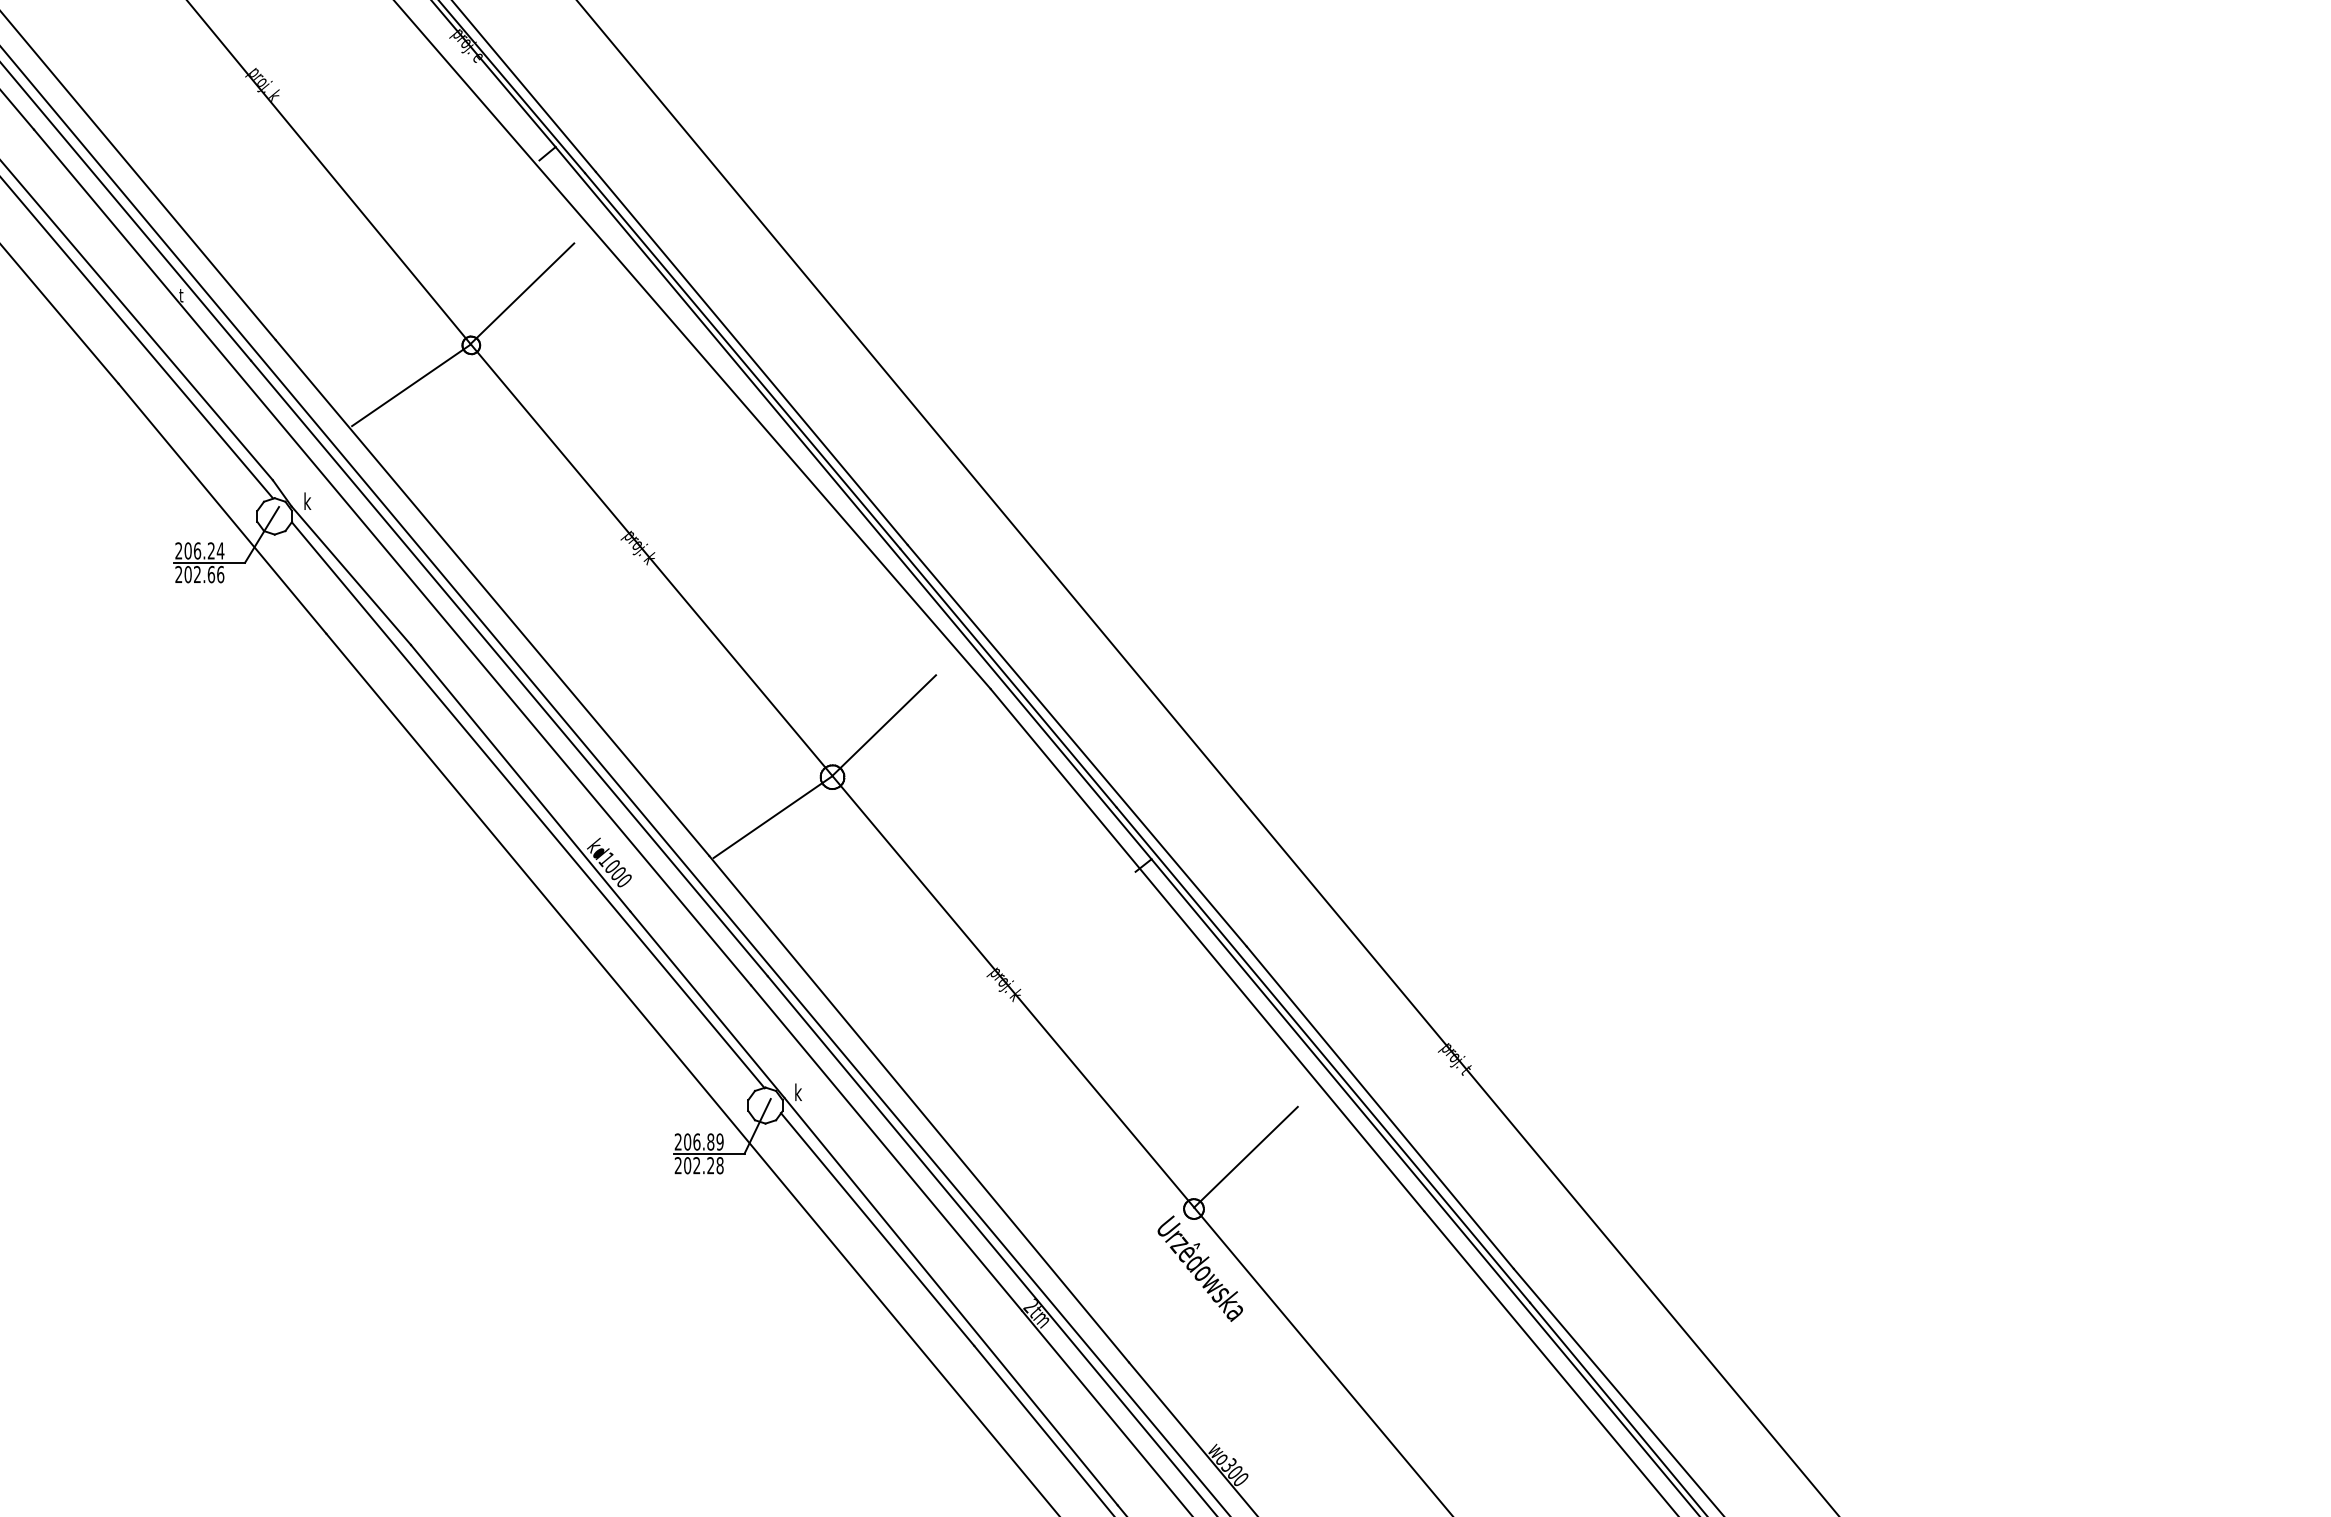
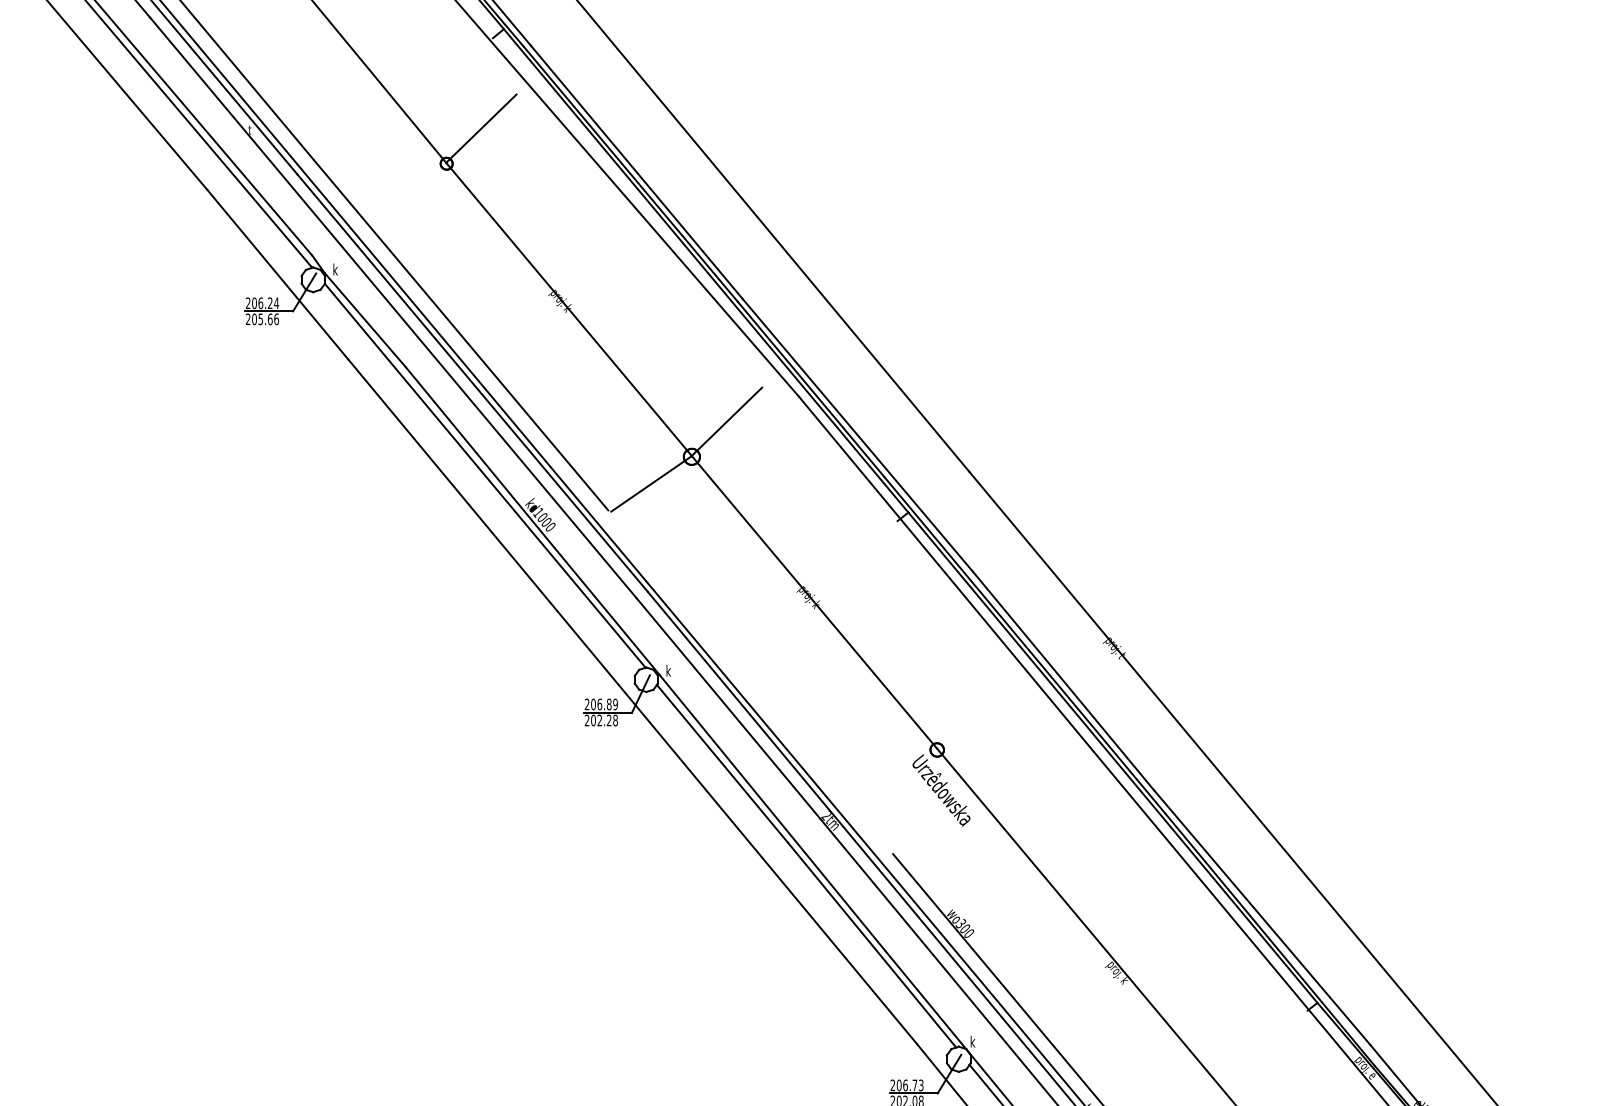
line: (410, 384) -> (405, 190), removed
text: (196, 574) -> (260, 319), 202.66 -> 205.66
line: (918, 1109) -> (750, 682), removed
line: (1245, 1156) -> (972, 714), removed

